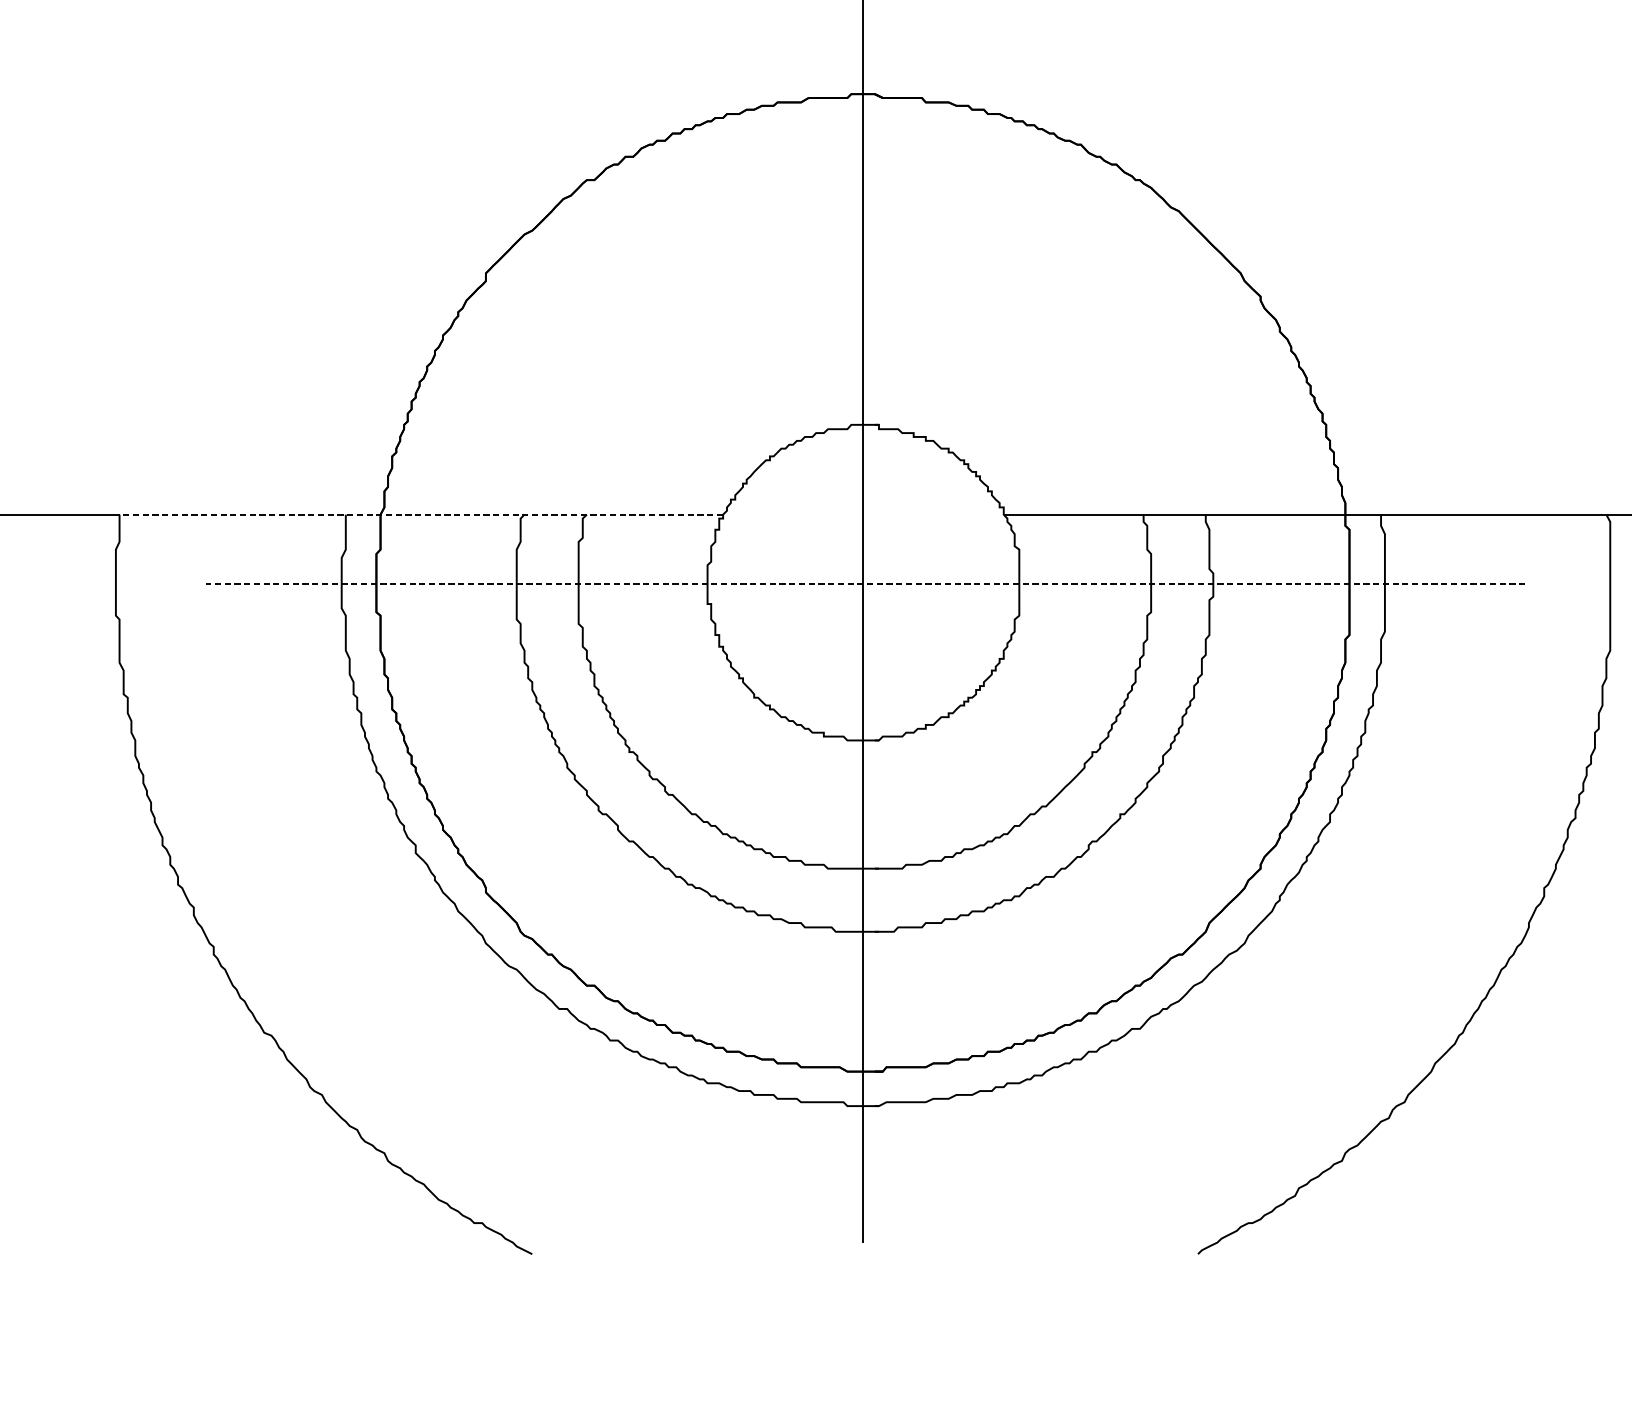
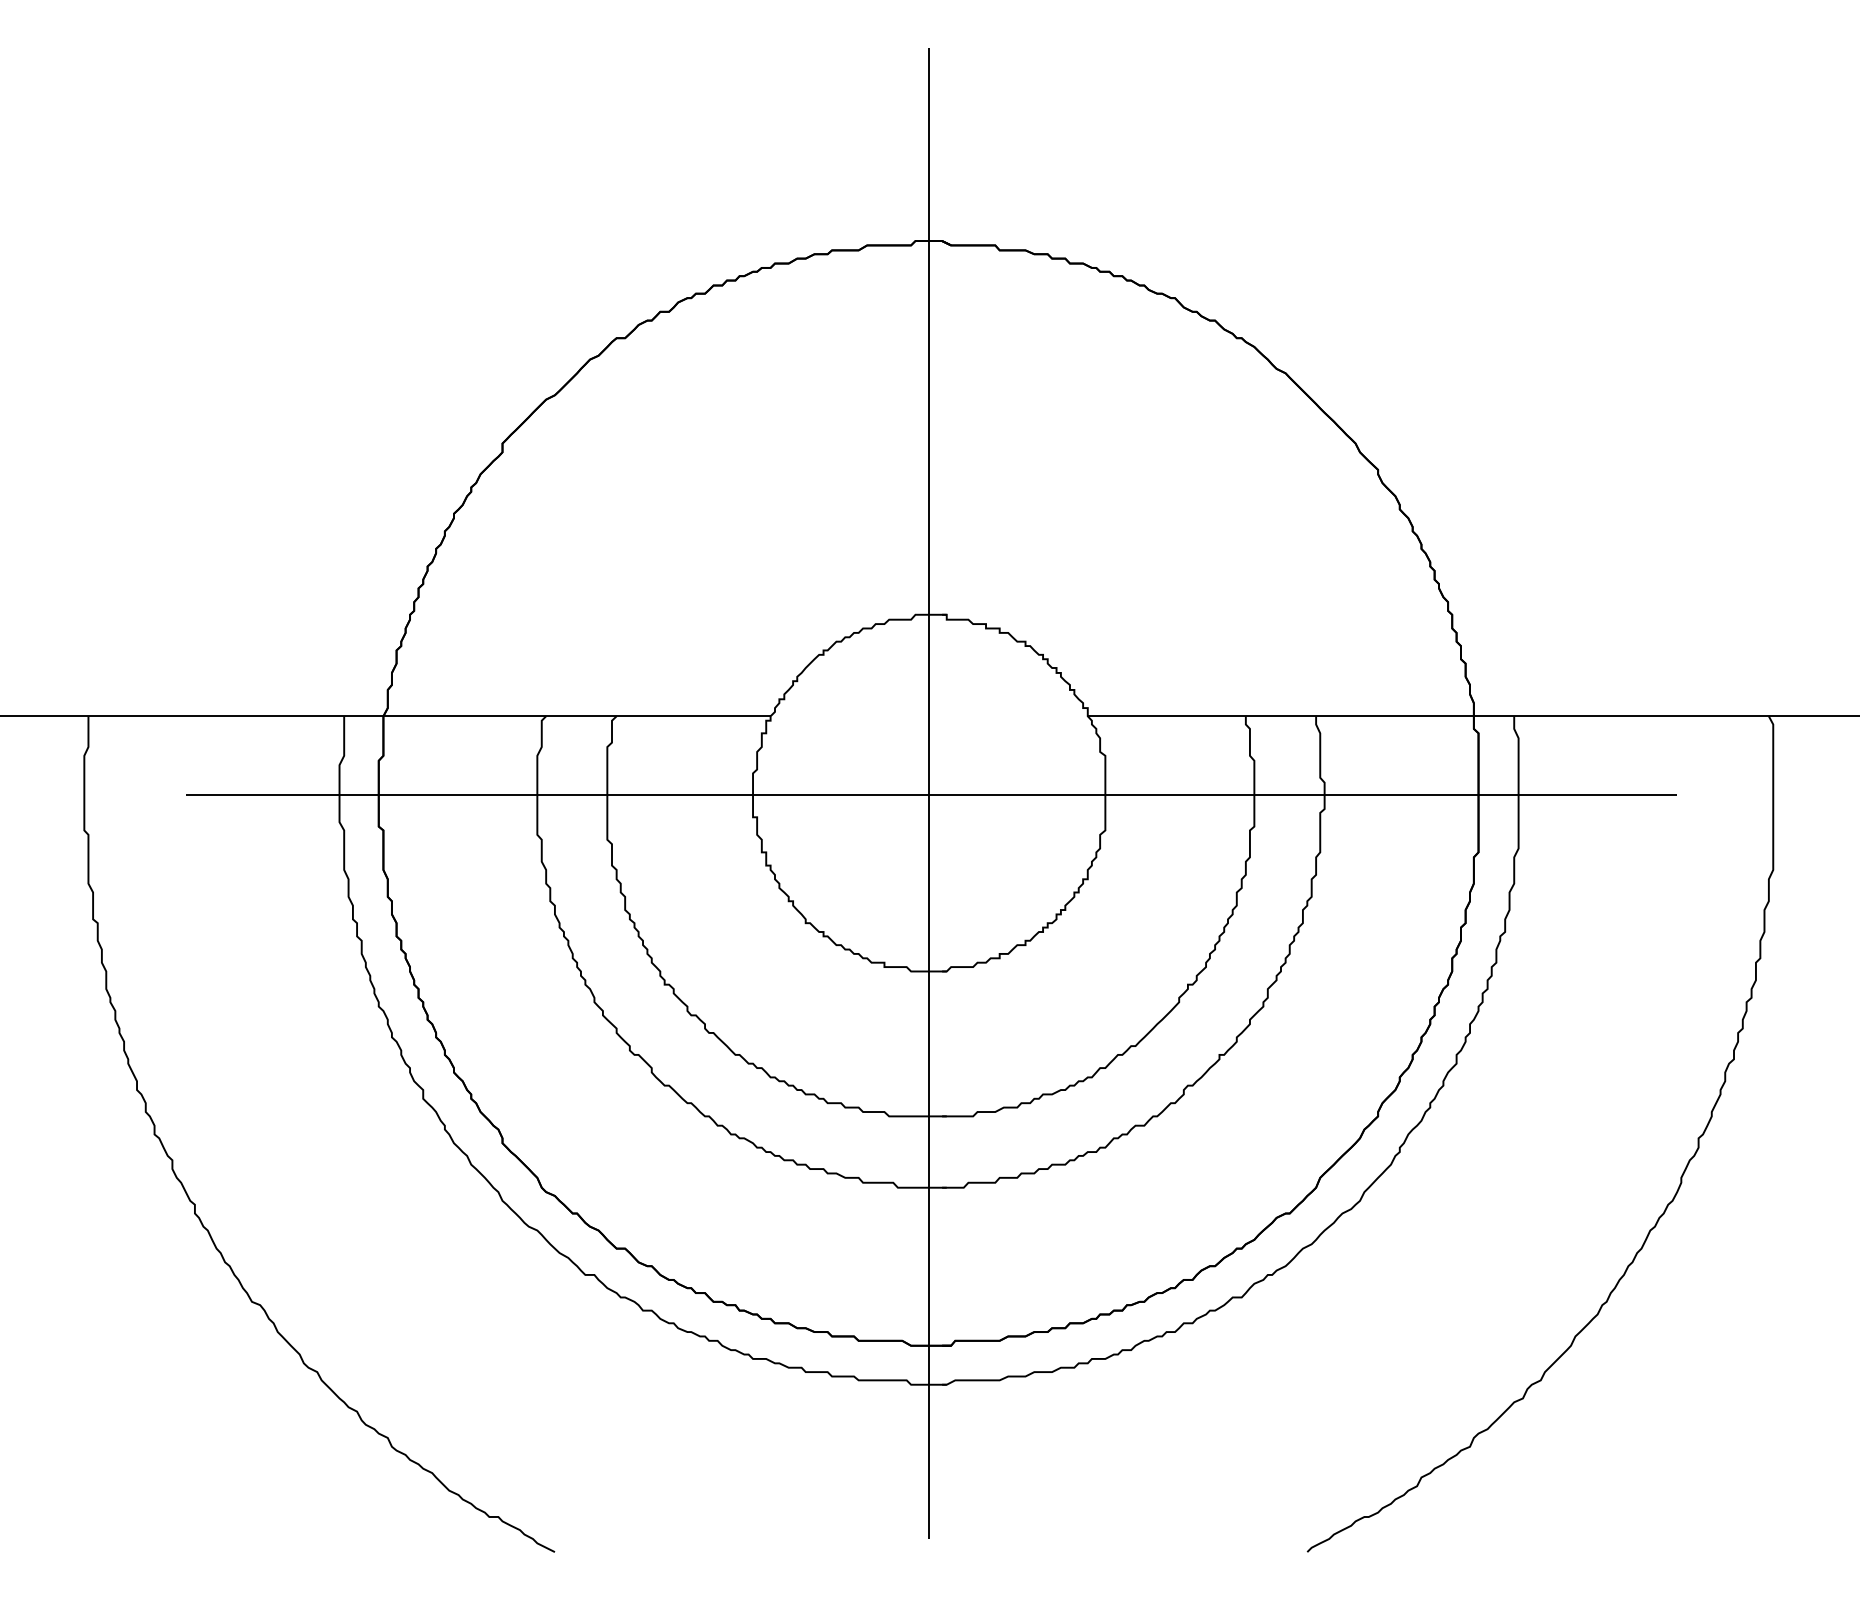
line: (421, 514) -> (429, 716), dashed -> solid
line: (865, 583) -> (931, 794), dashed -> solid

